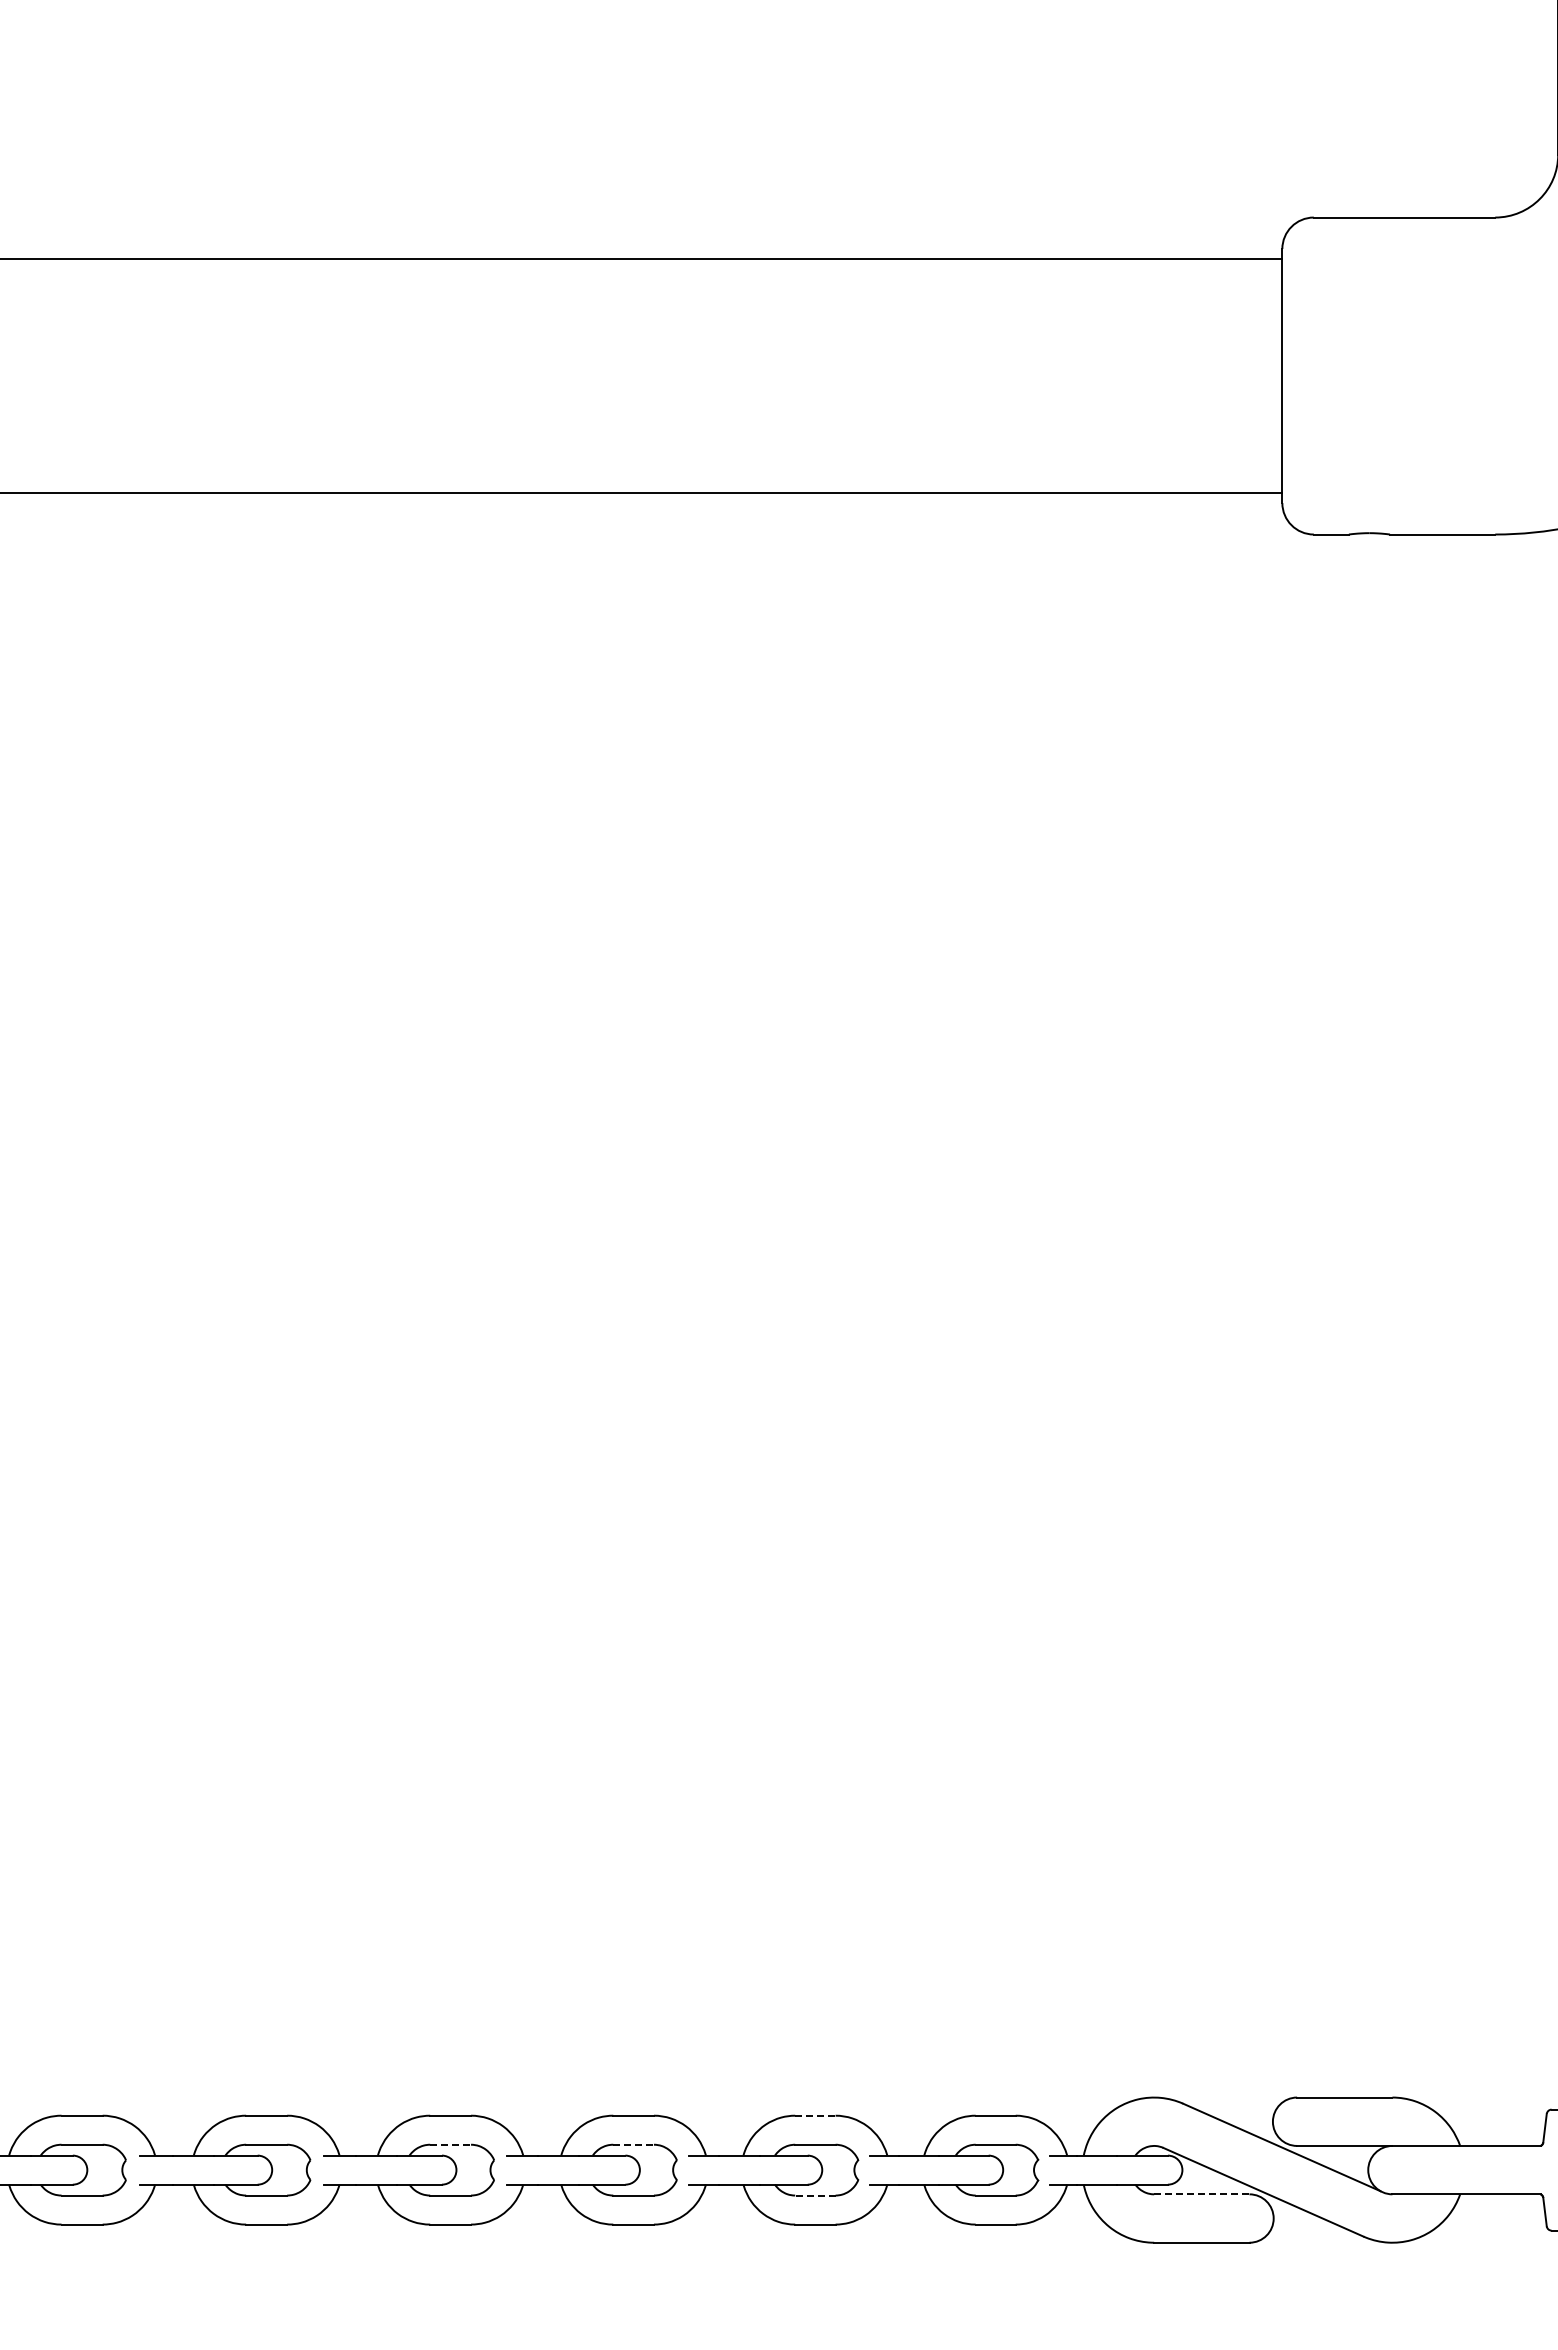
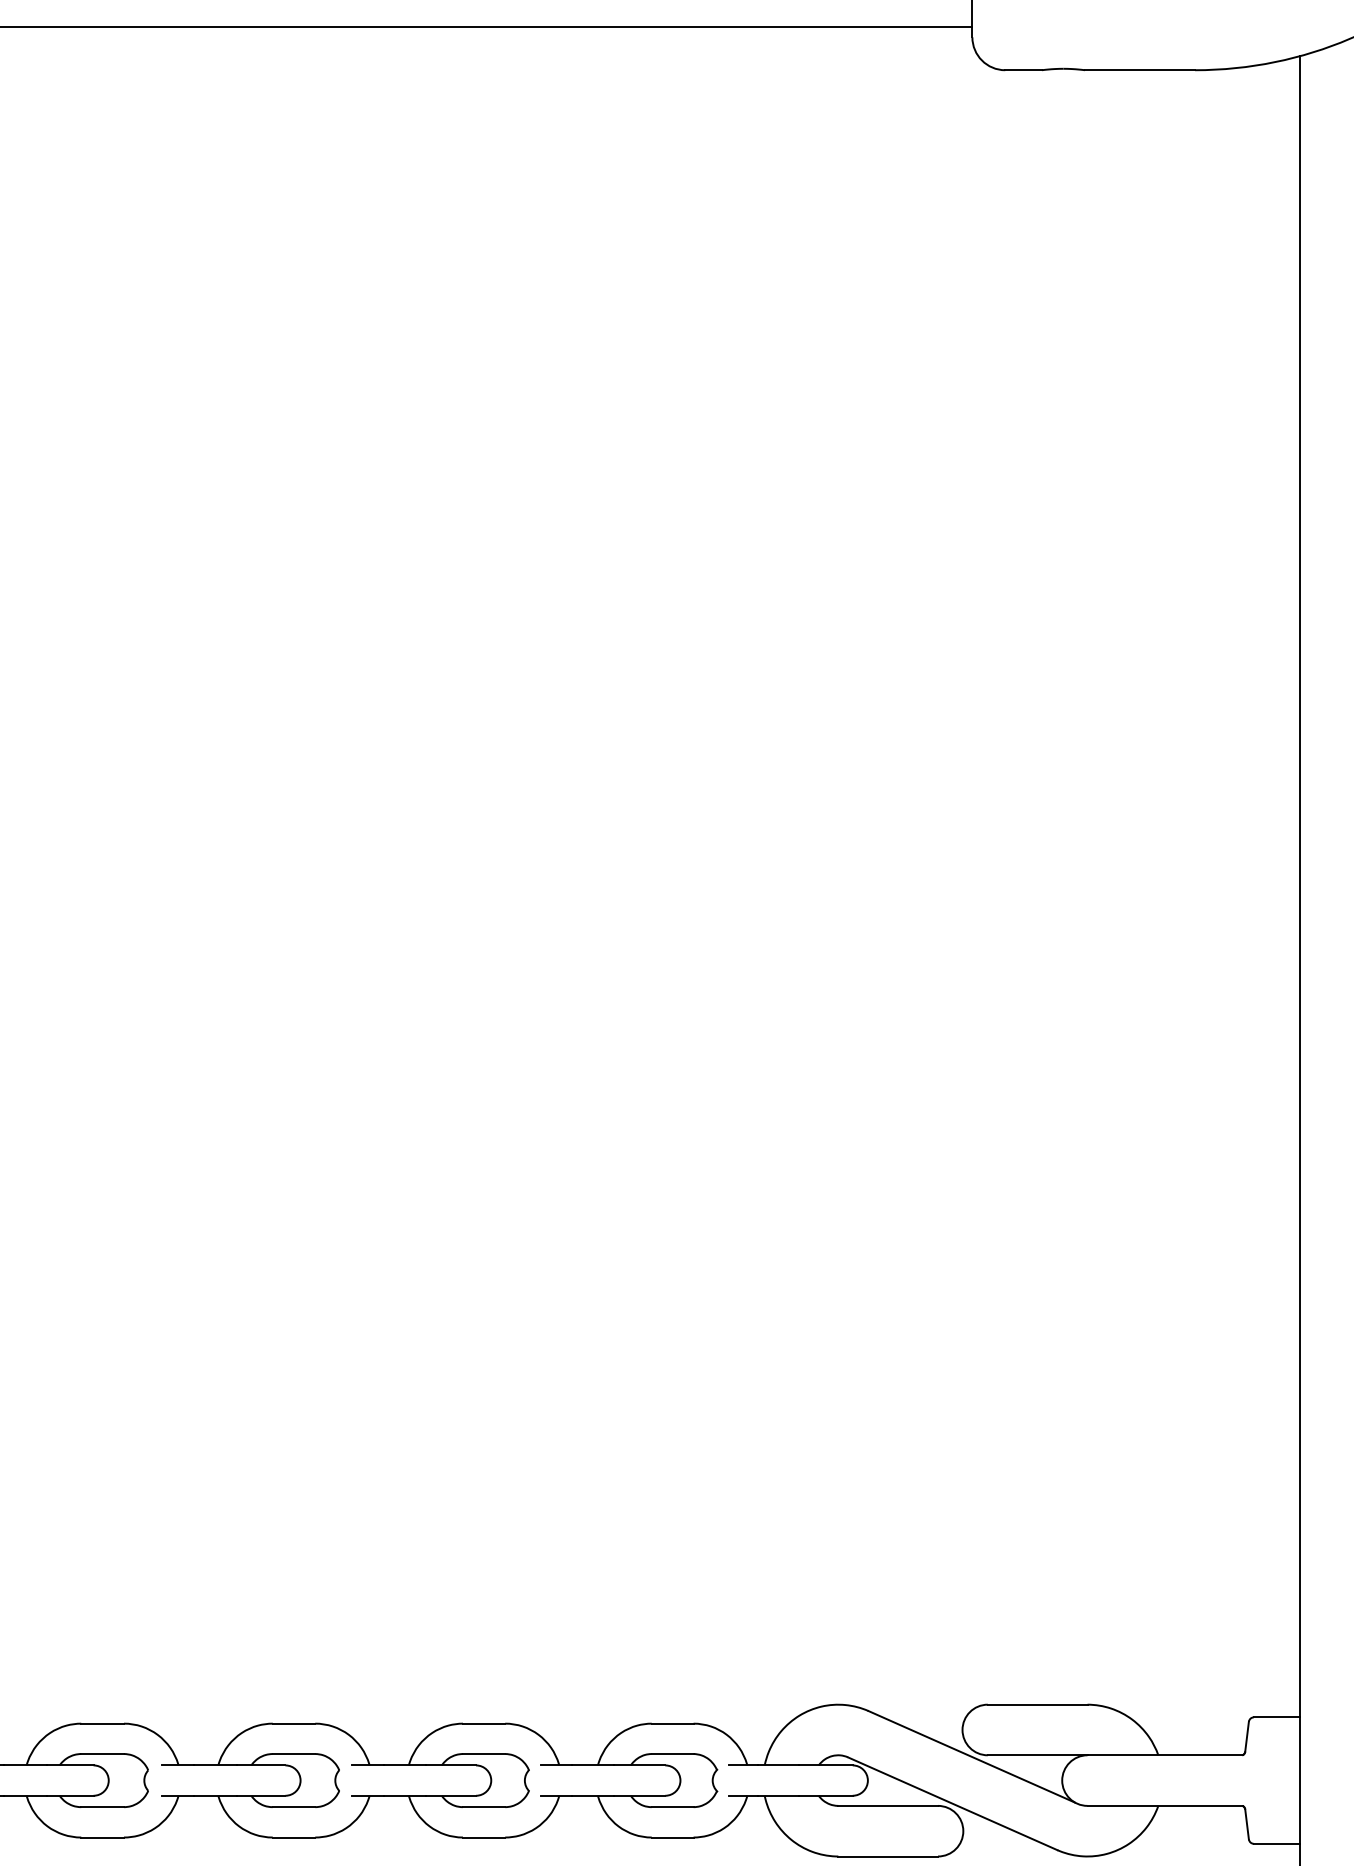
line: (815, 2115) -> (484, 1723), dashed -> solid
line: (451, 2144) -> (103, 1753), dashed -> solid
line: (634, 2144) -> (294, 1753), dashed -> solid
line: (1201, 2194) -> (887, 1806), dashed -> solid
line: (814, 2195) -> (483, 1807), dashed -> solid

